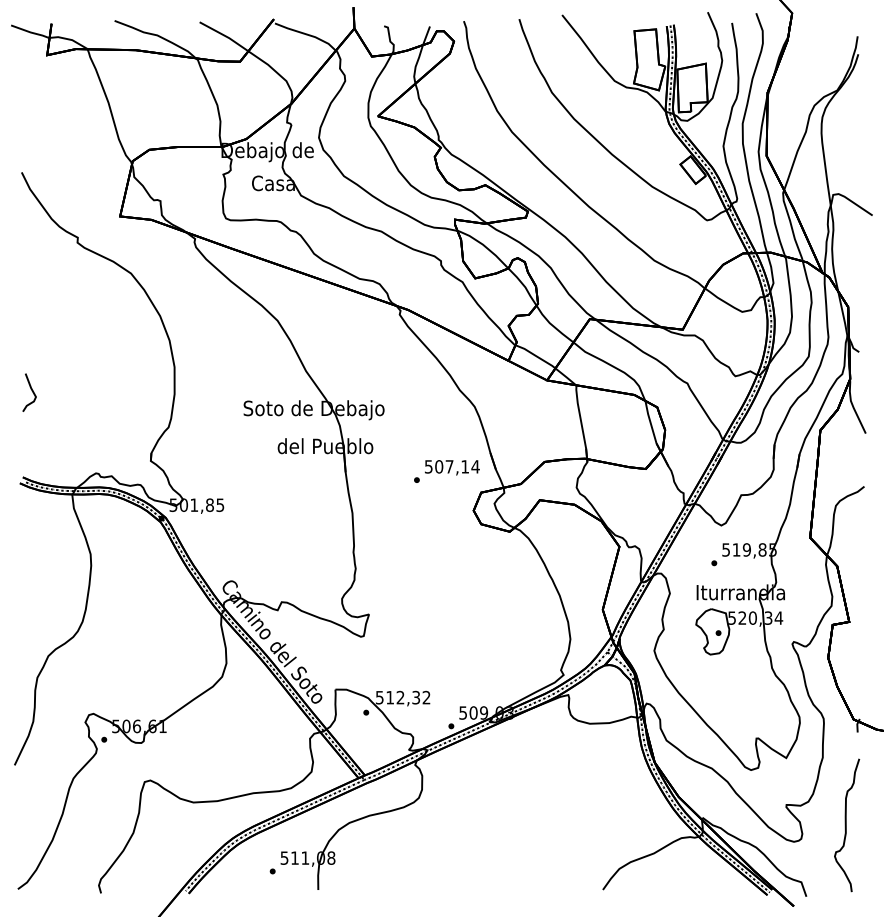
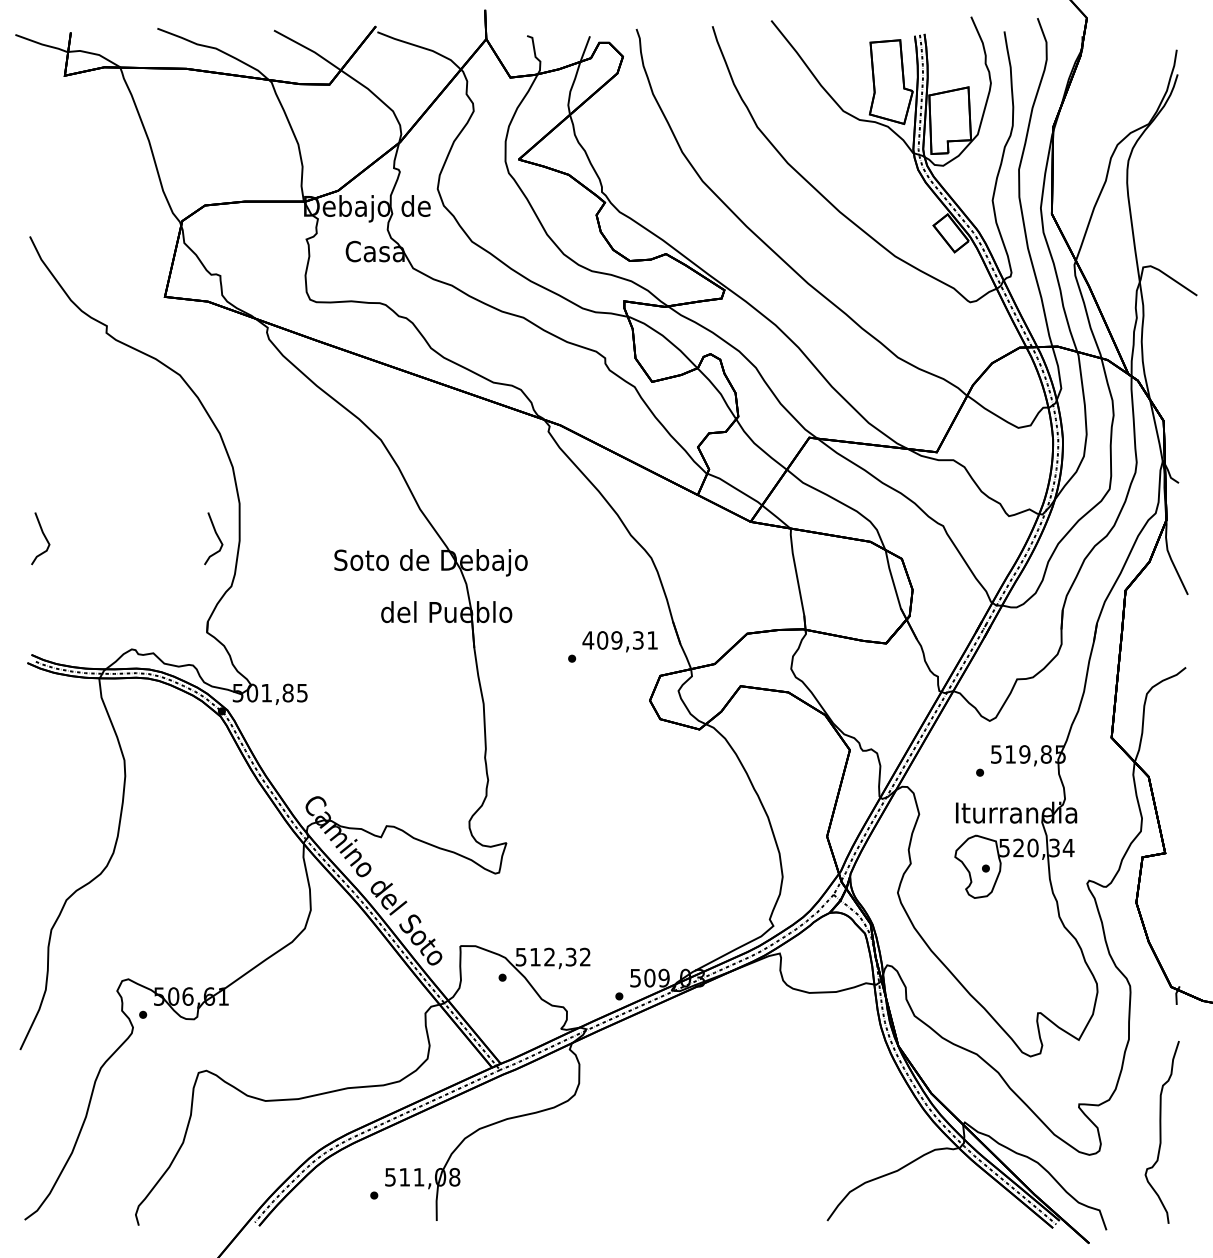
curve: (158, 391) -> (217, 537), added
text: (452, 466) -> (620, 640), 507,14 -> 409,31

